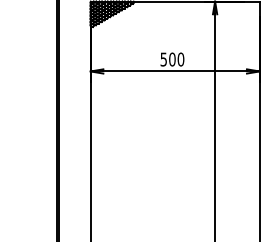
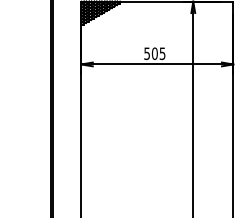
text: (180, 59) -> (162, 53), 500 -> 505

